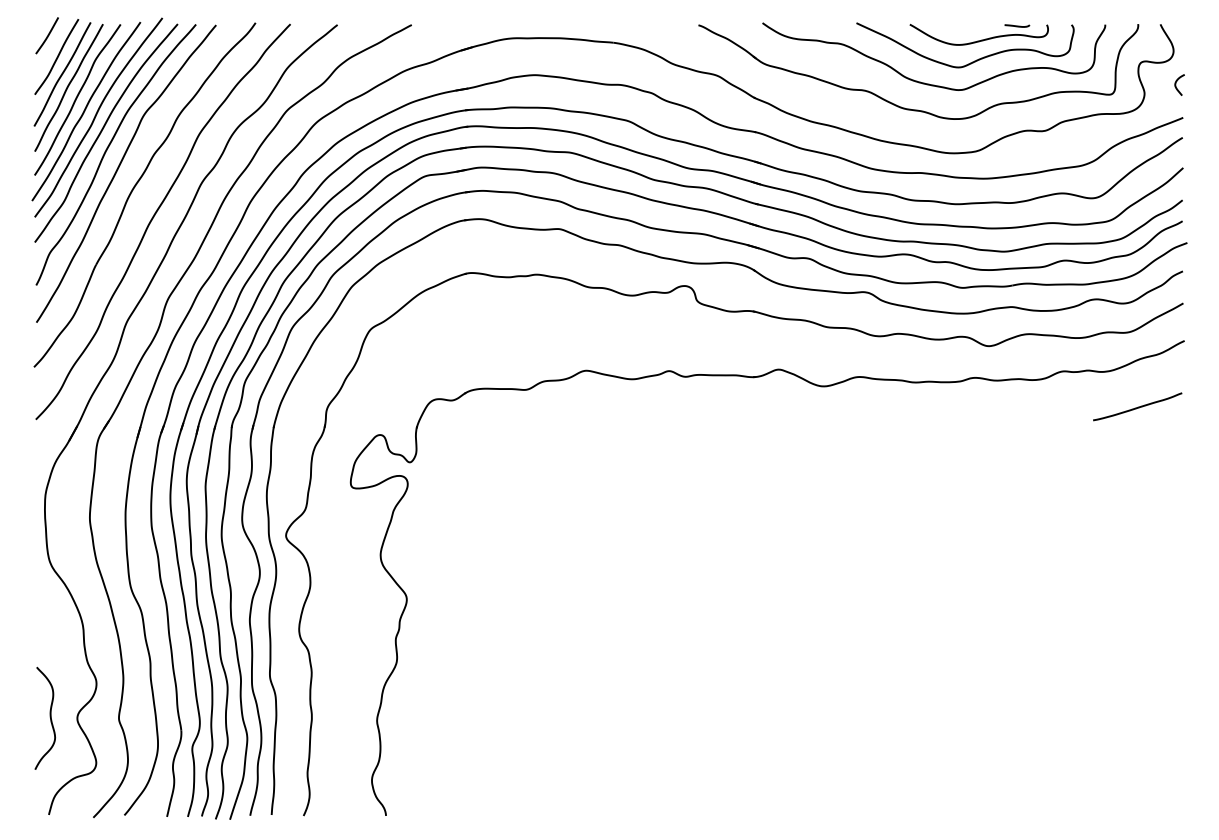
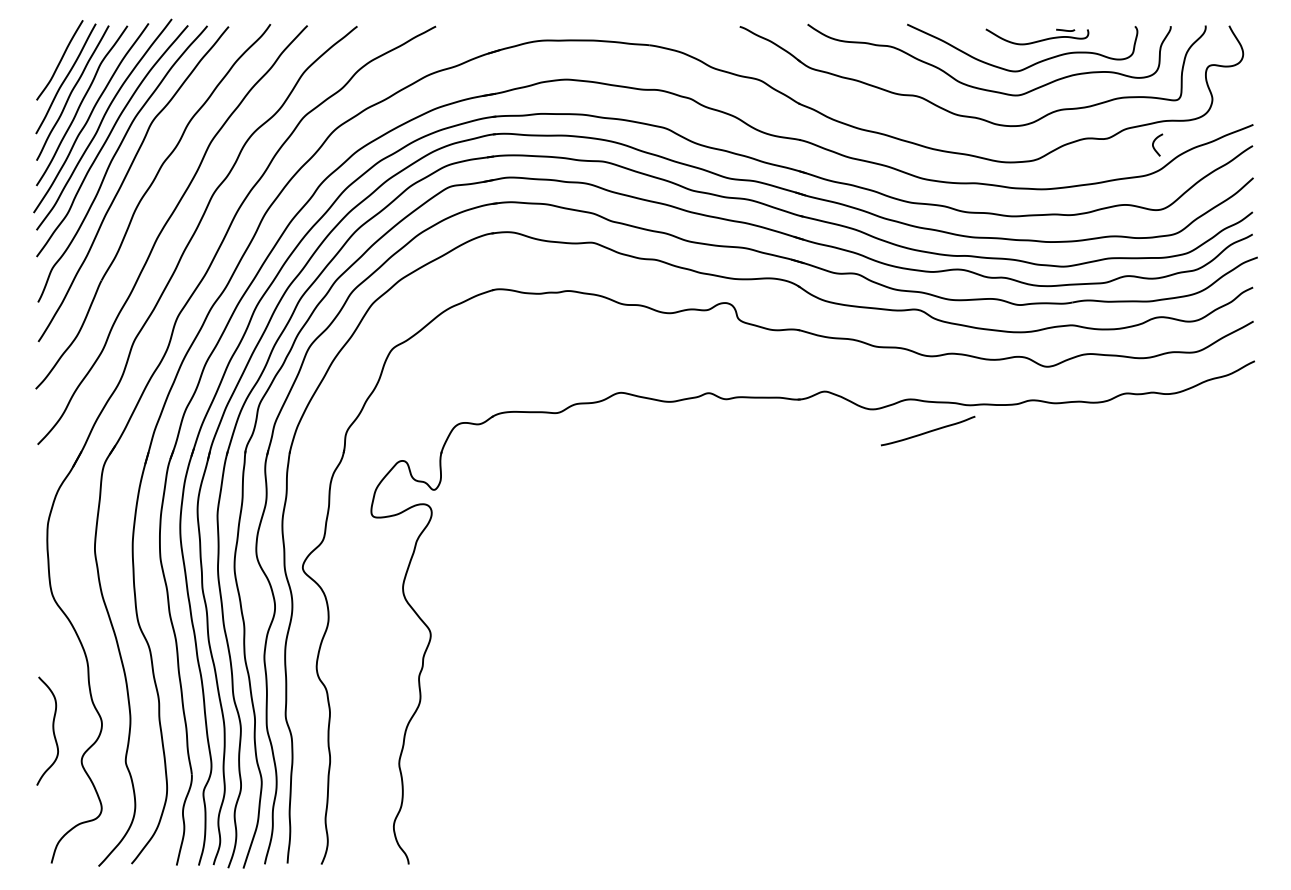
part: (979, 34) -> (1037, 36), size x0.7
curve: (47, 35) -> (50, 37), removed
curve: (1176, 83) -> (1154, 143), moved
curve: (1138, 406) -> (929, 430), moved
curve: (49, 717) -> (52, 730), moved

